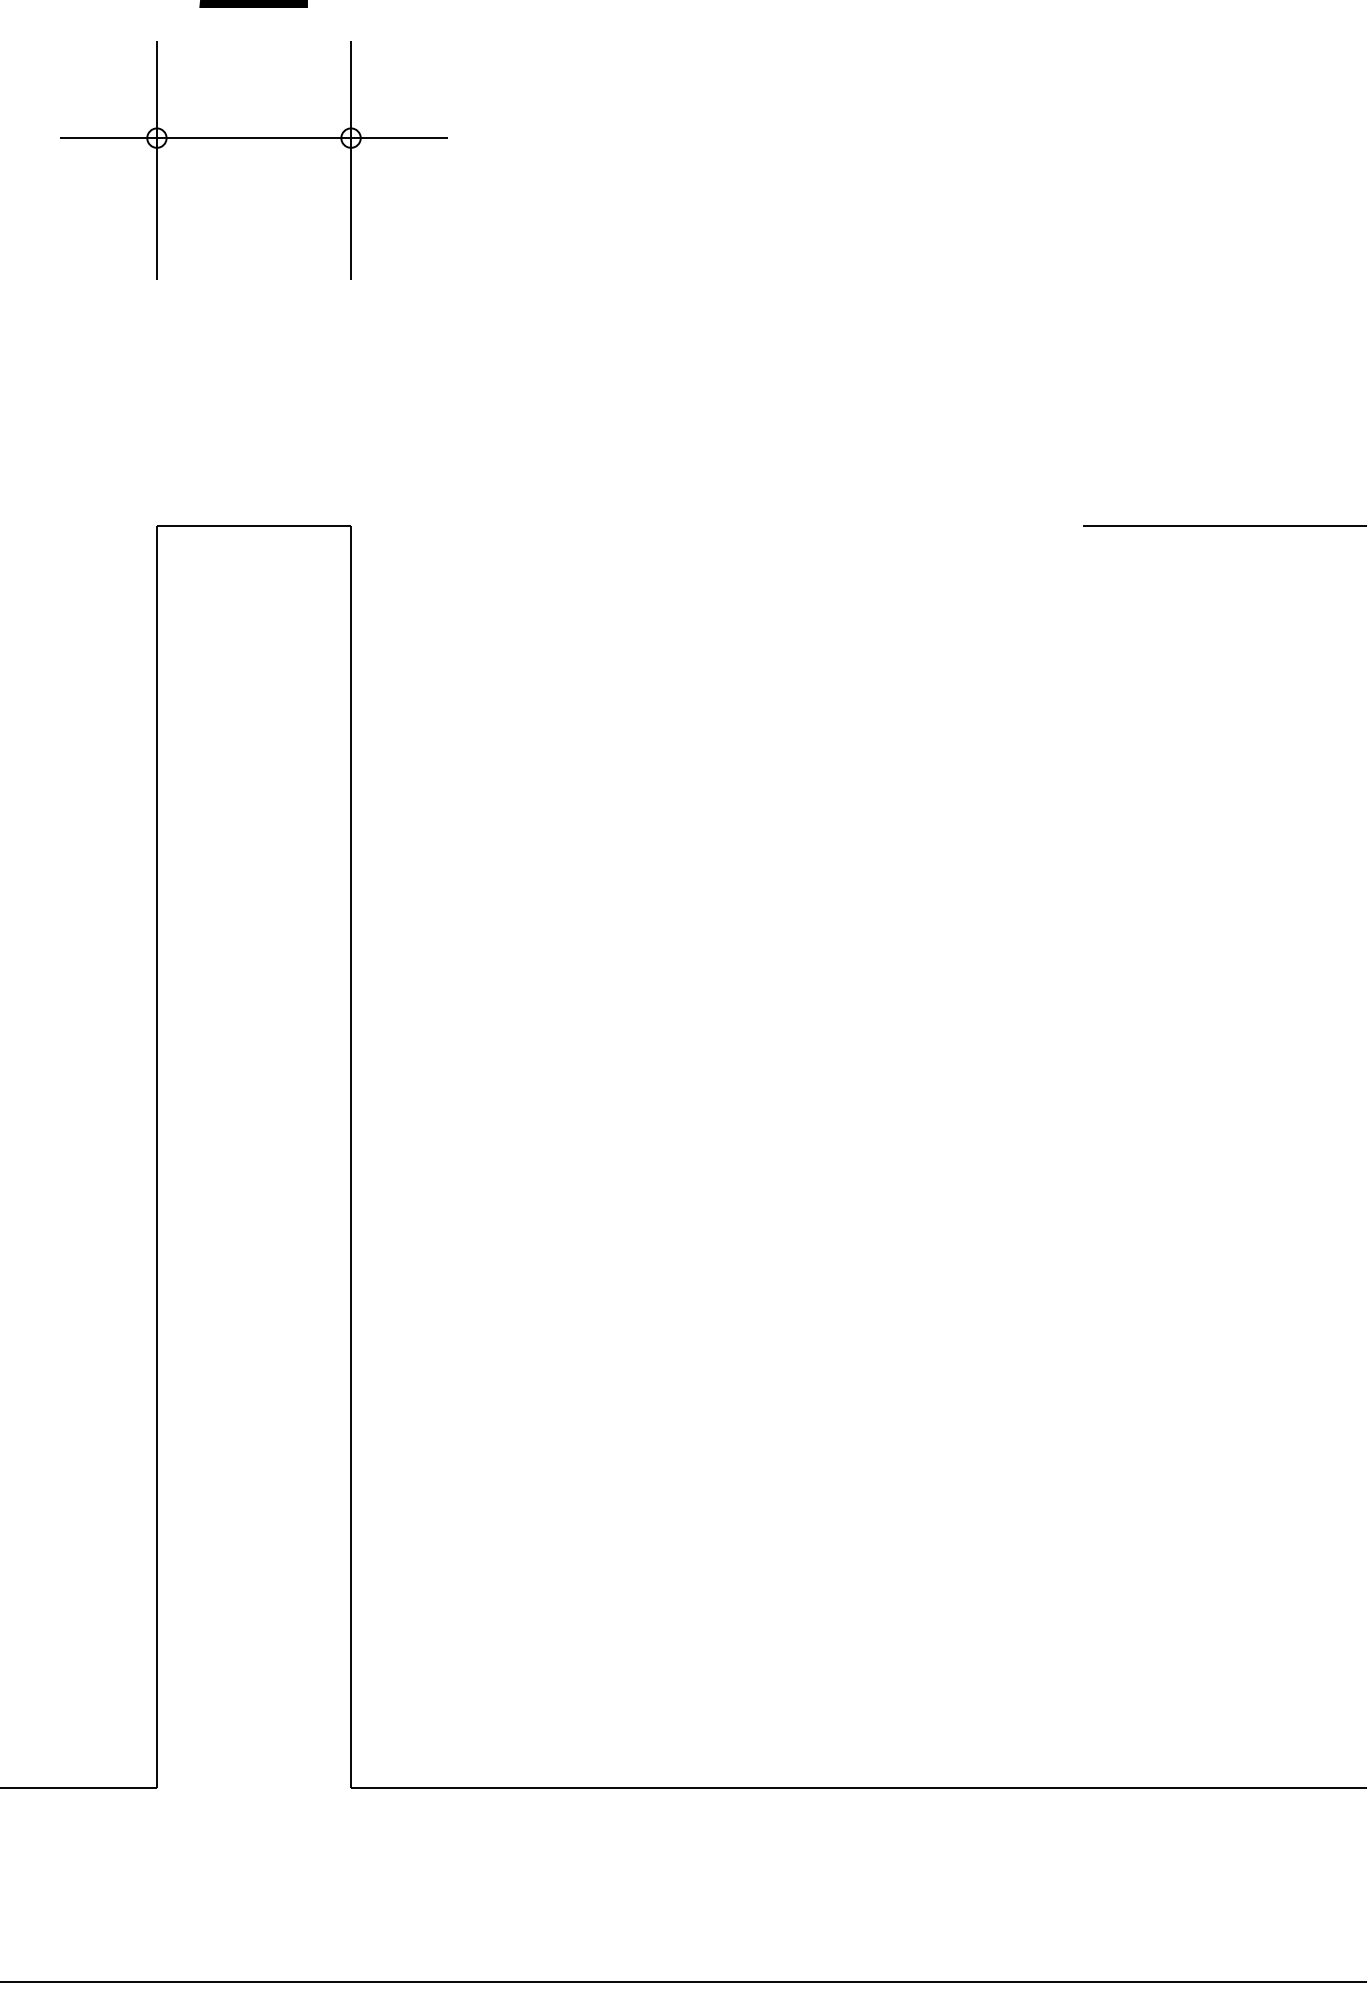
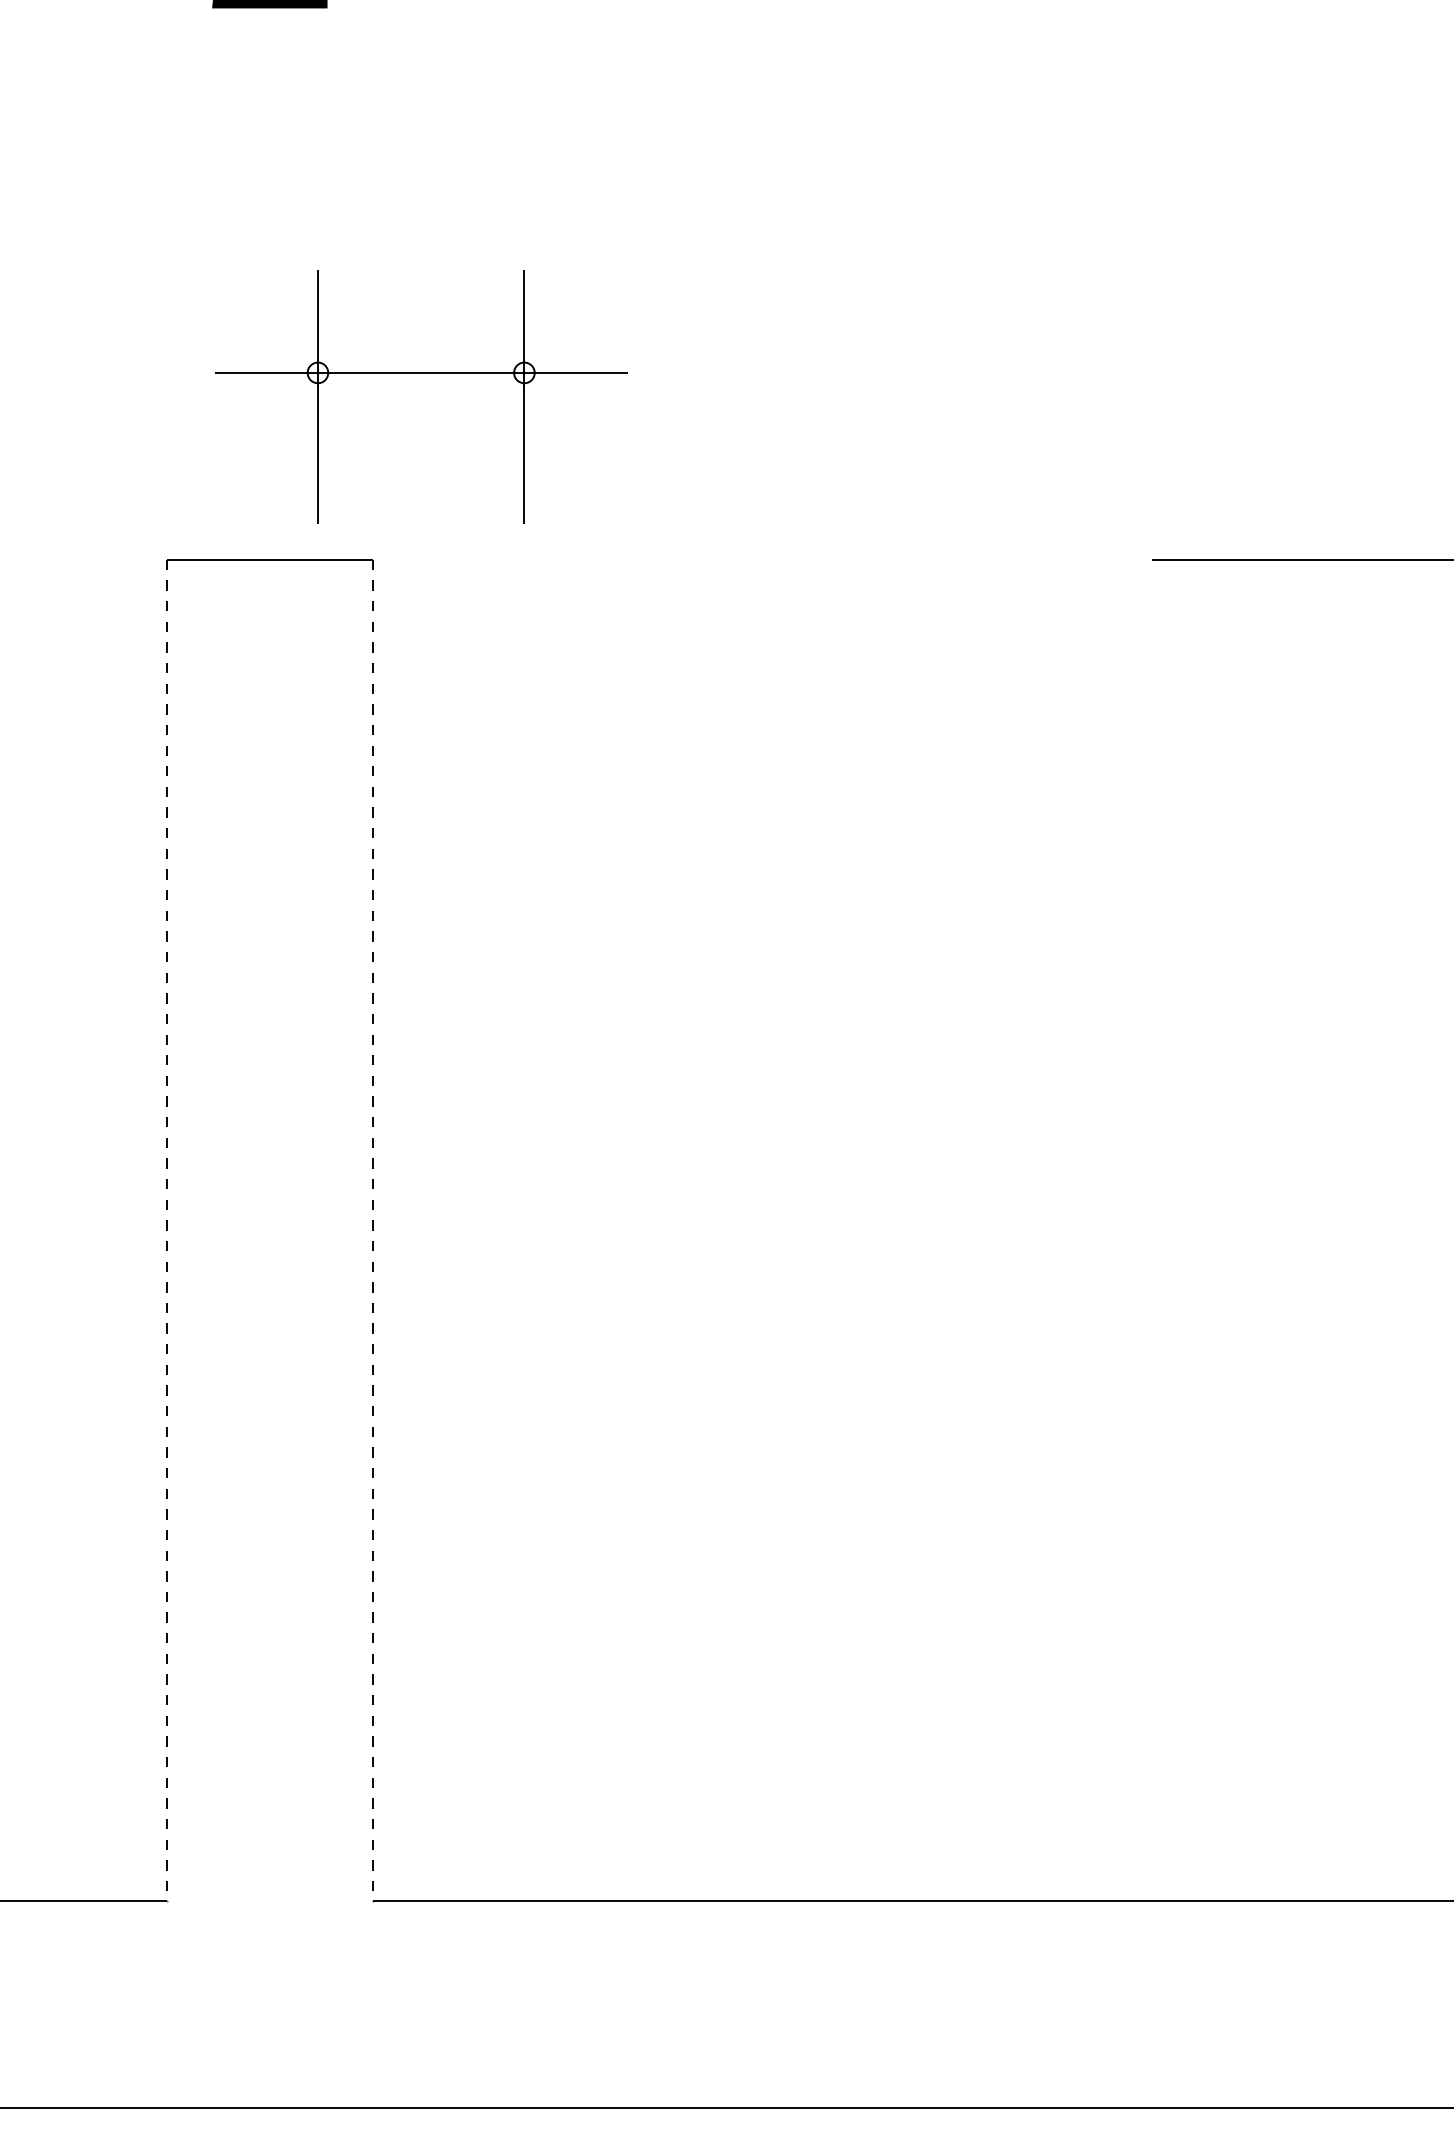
part: (254, 138) -> (421, 373), moved
line: (157, 1156) -> (167, 1230), solid -> dashed
line: (351, 1156) -> (373, 1230), solid -> dashed

